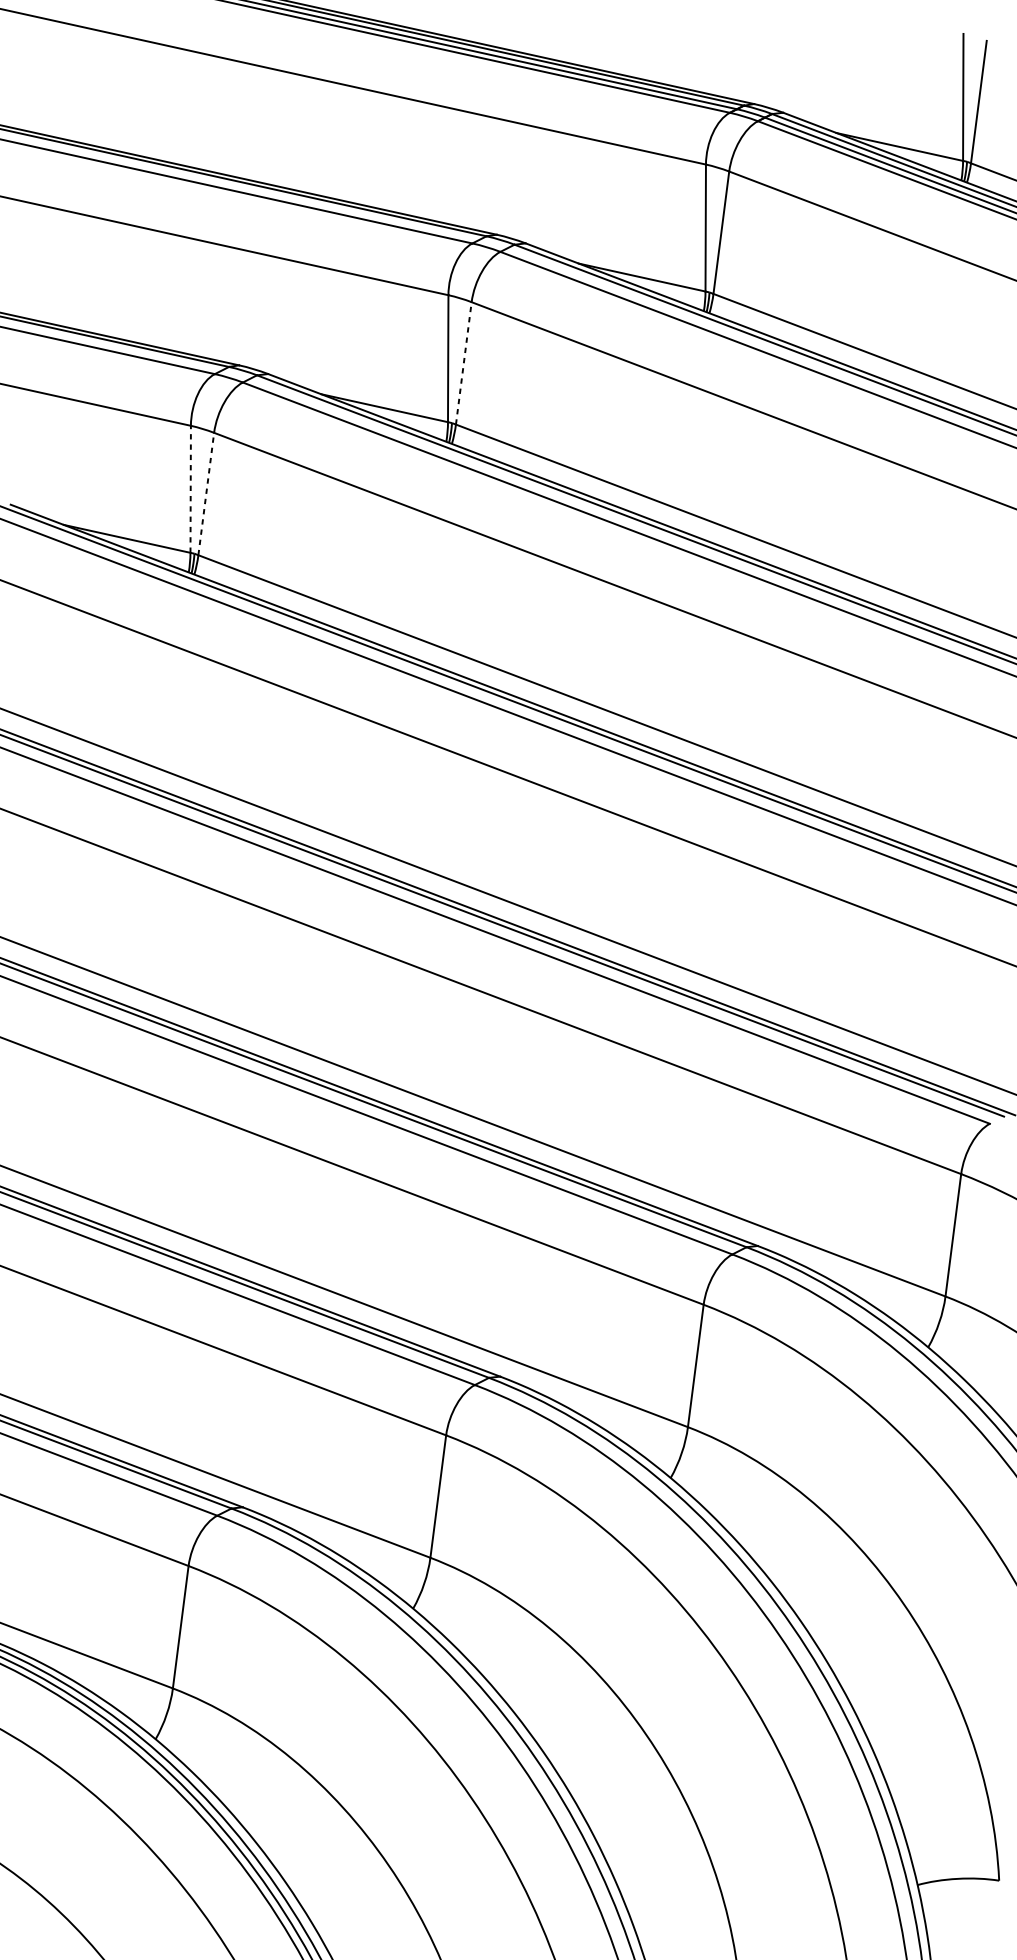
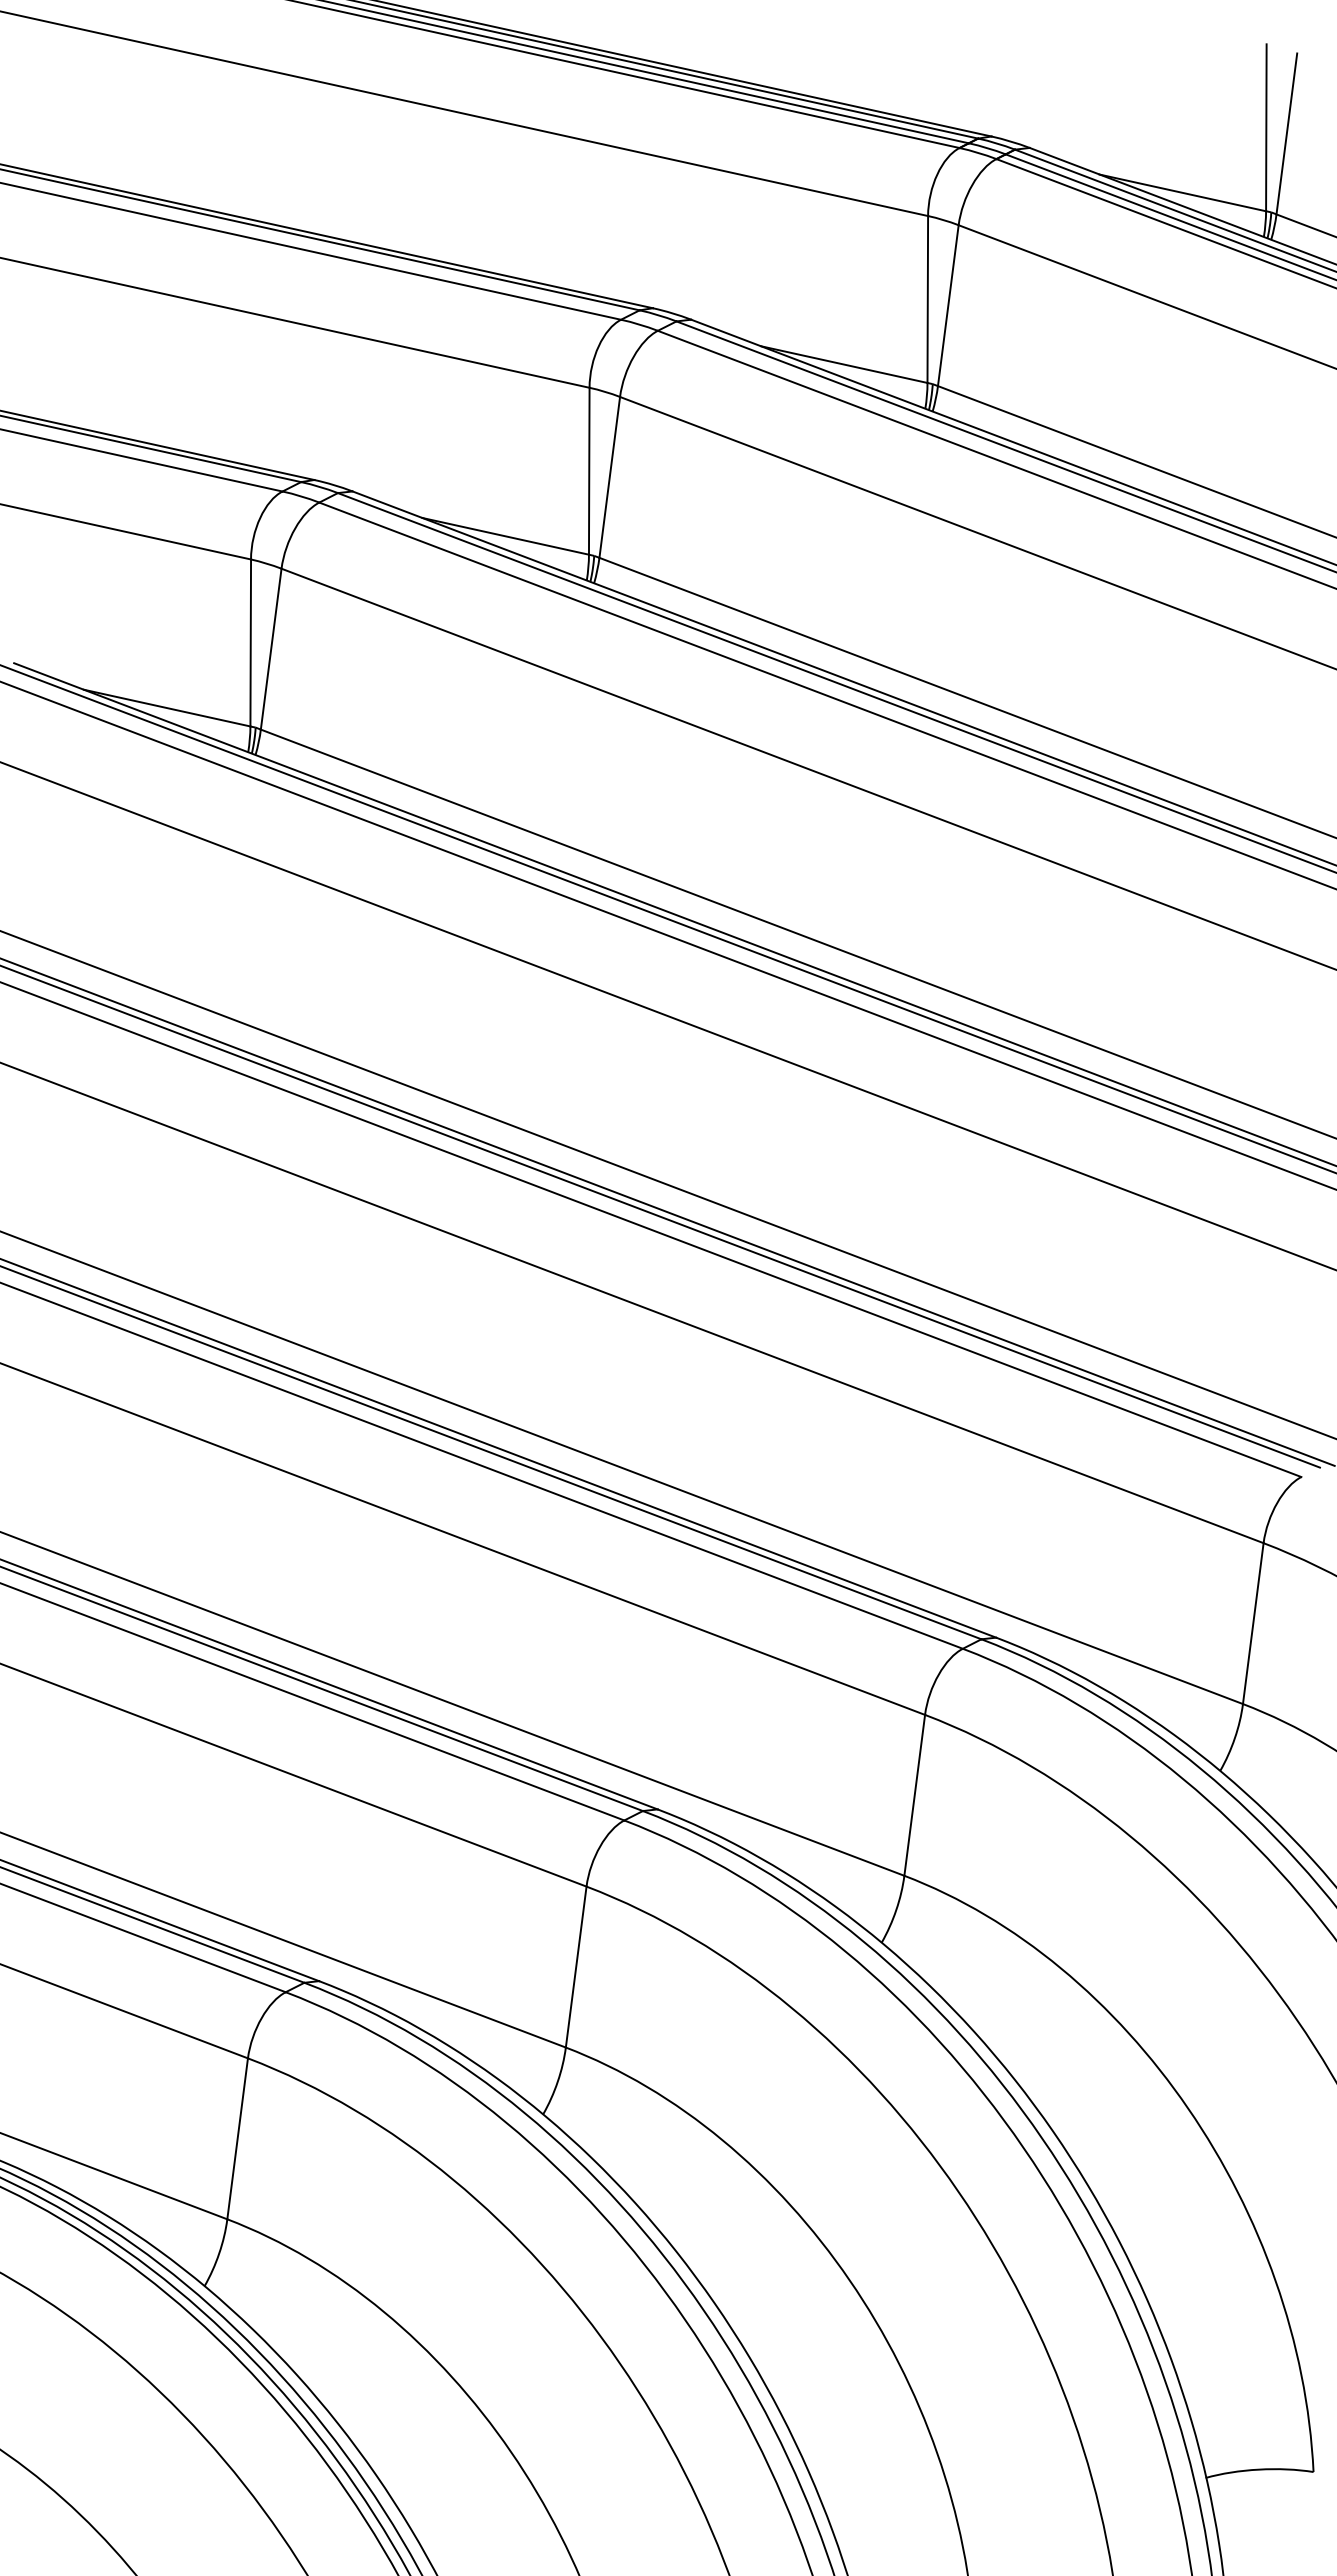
line: (463, 362) -> (609, 476), dashed -> solid
line: (190, 488) -> (250, 642), dashed -> solid
line: (206, 493) -> (271, 648), dashed -> solid

